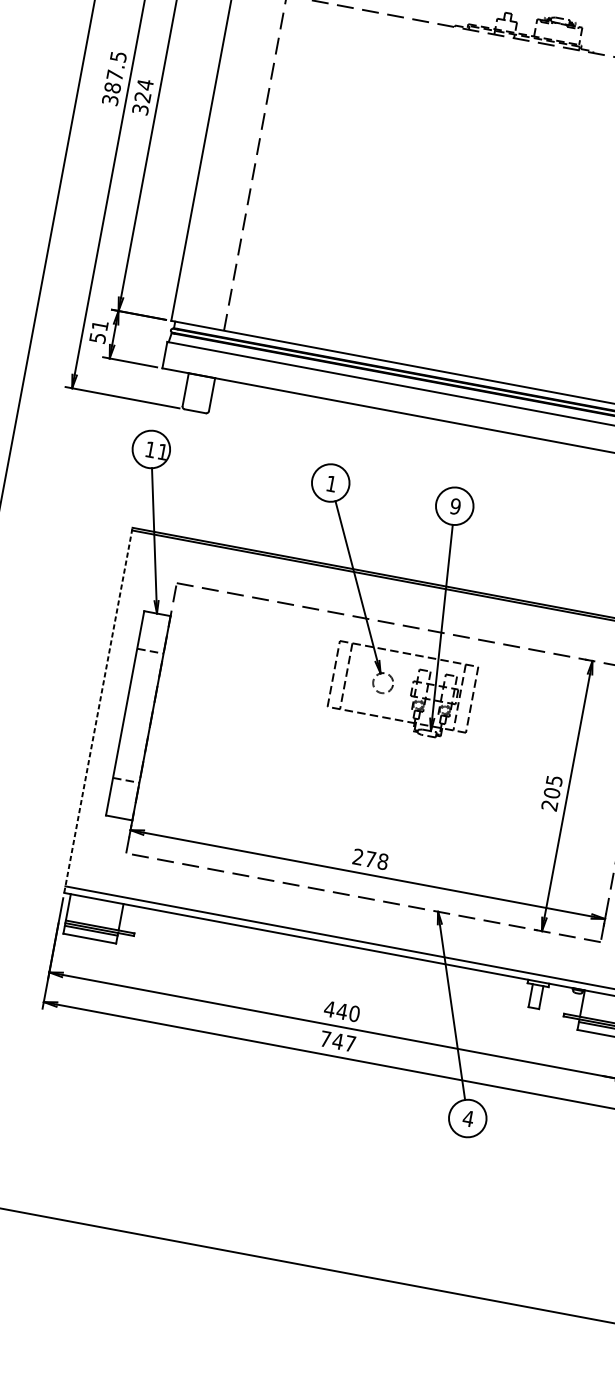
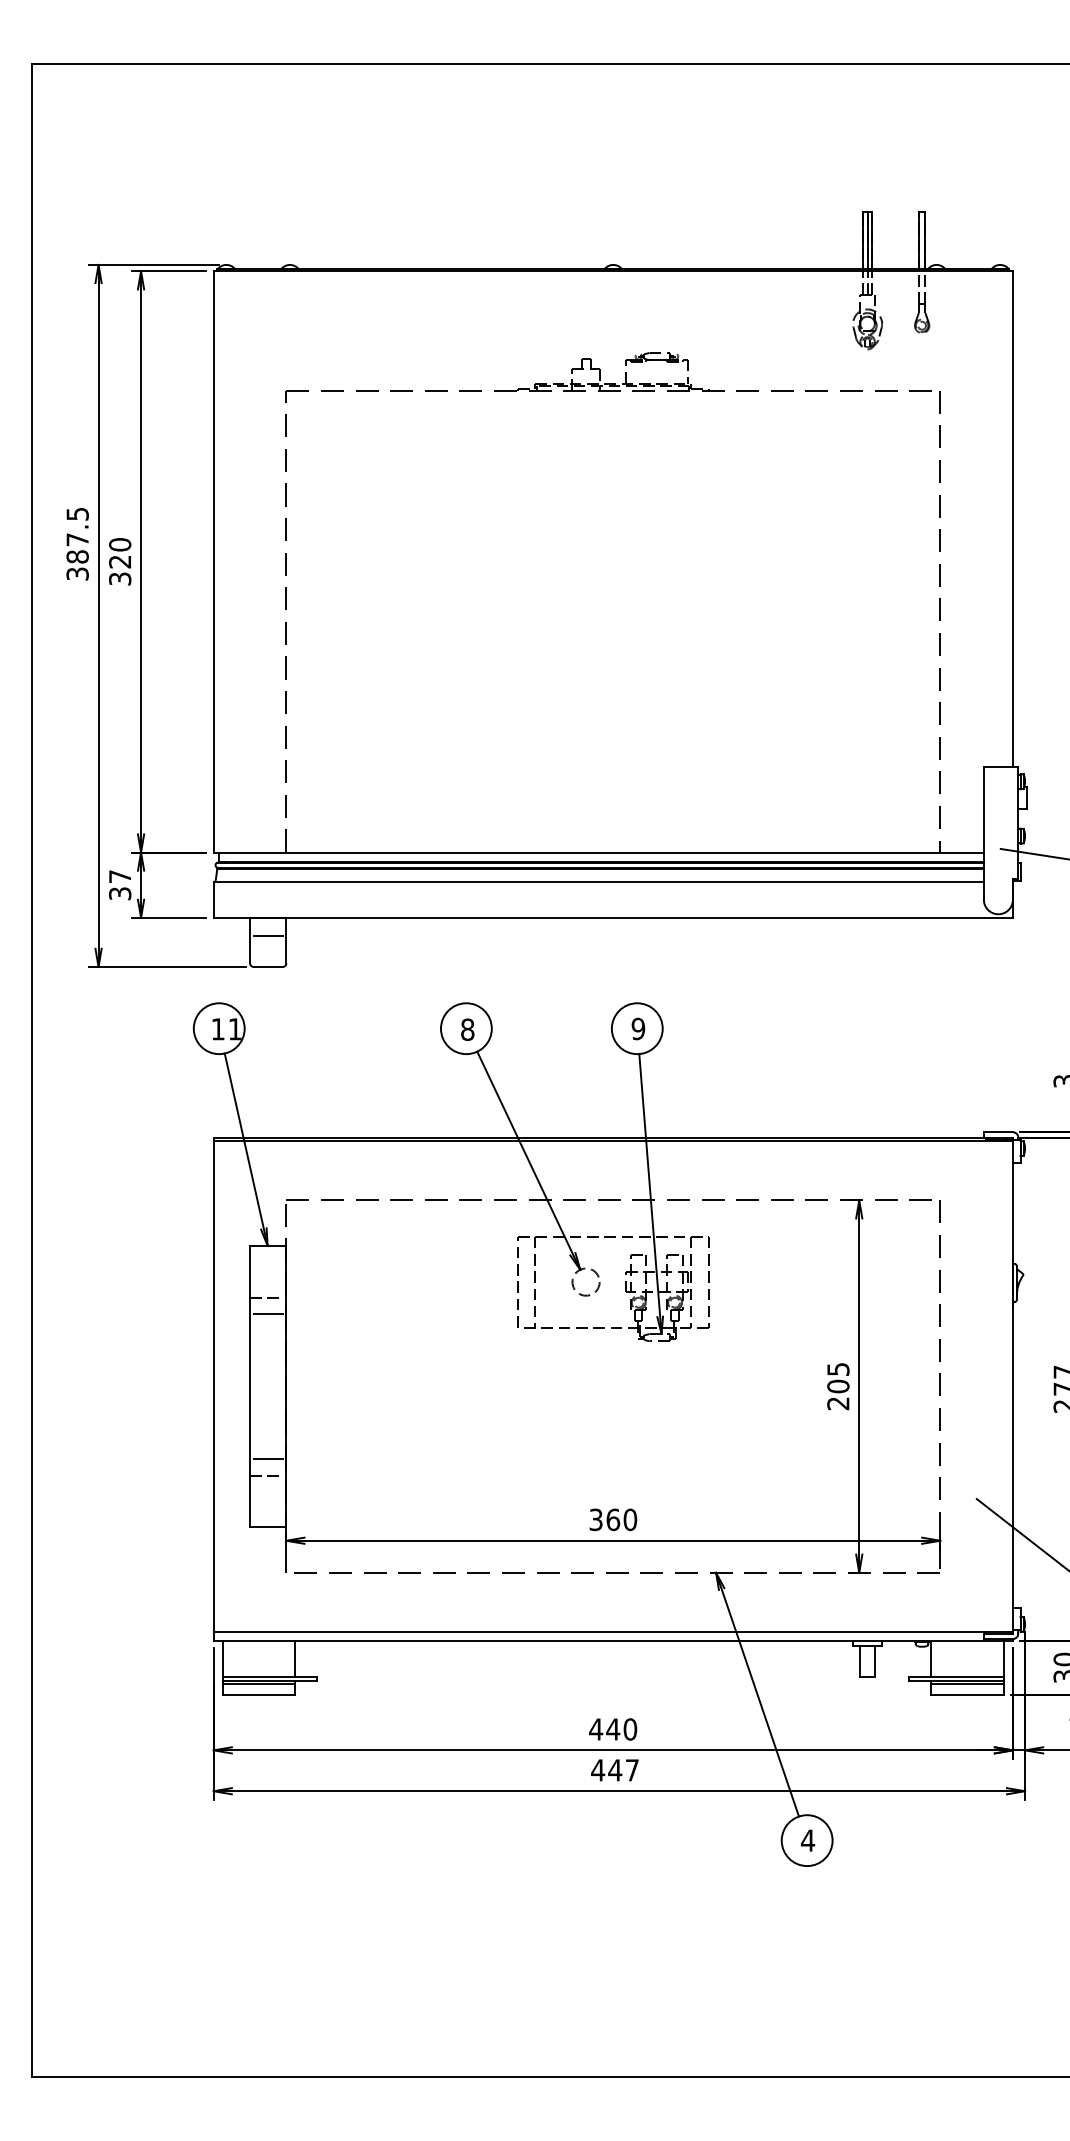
text: (145, 84) -> (120, 544), 324 -> 320
text: (98, 331) -> (119, 884), 51 -> 37
line: (198, 389) -> (267, 936), added
text: (331, 483) -> (467, 1029), 1 -> 8
line: (147, 662) -> (267, 1313), added
line: (98, 710) -> (213, 1389), dashed -> solid
line: (127, 768) -> (267, 1459), added
text: (370, 859) -> (613, 1519), 278 -> 360
text: (325, 1039) -> (598, 1770), 747 -> 447

